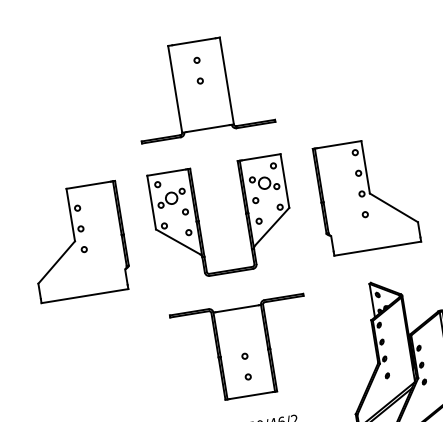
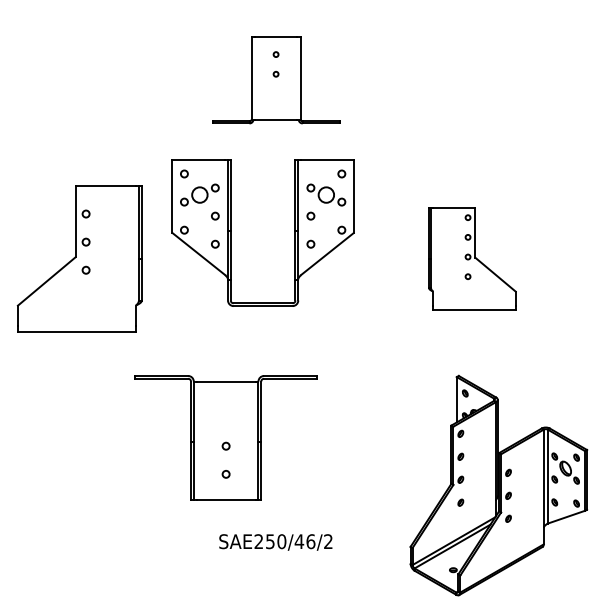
part: (200, 86) -> (275, 79), size x0.7
part: (366, 194) -> (472, 258), size x0.7
part: (199, 222) -> (231, 232), moved
part: (243, 349) -> (225, 437), moved

